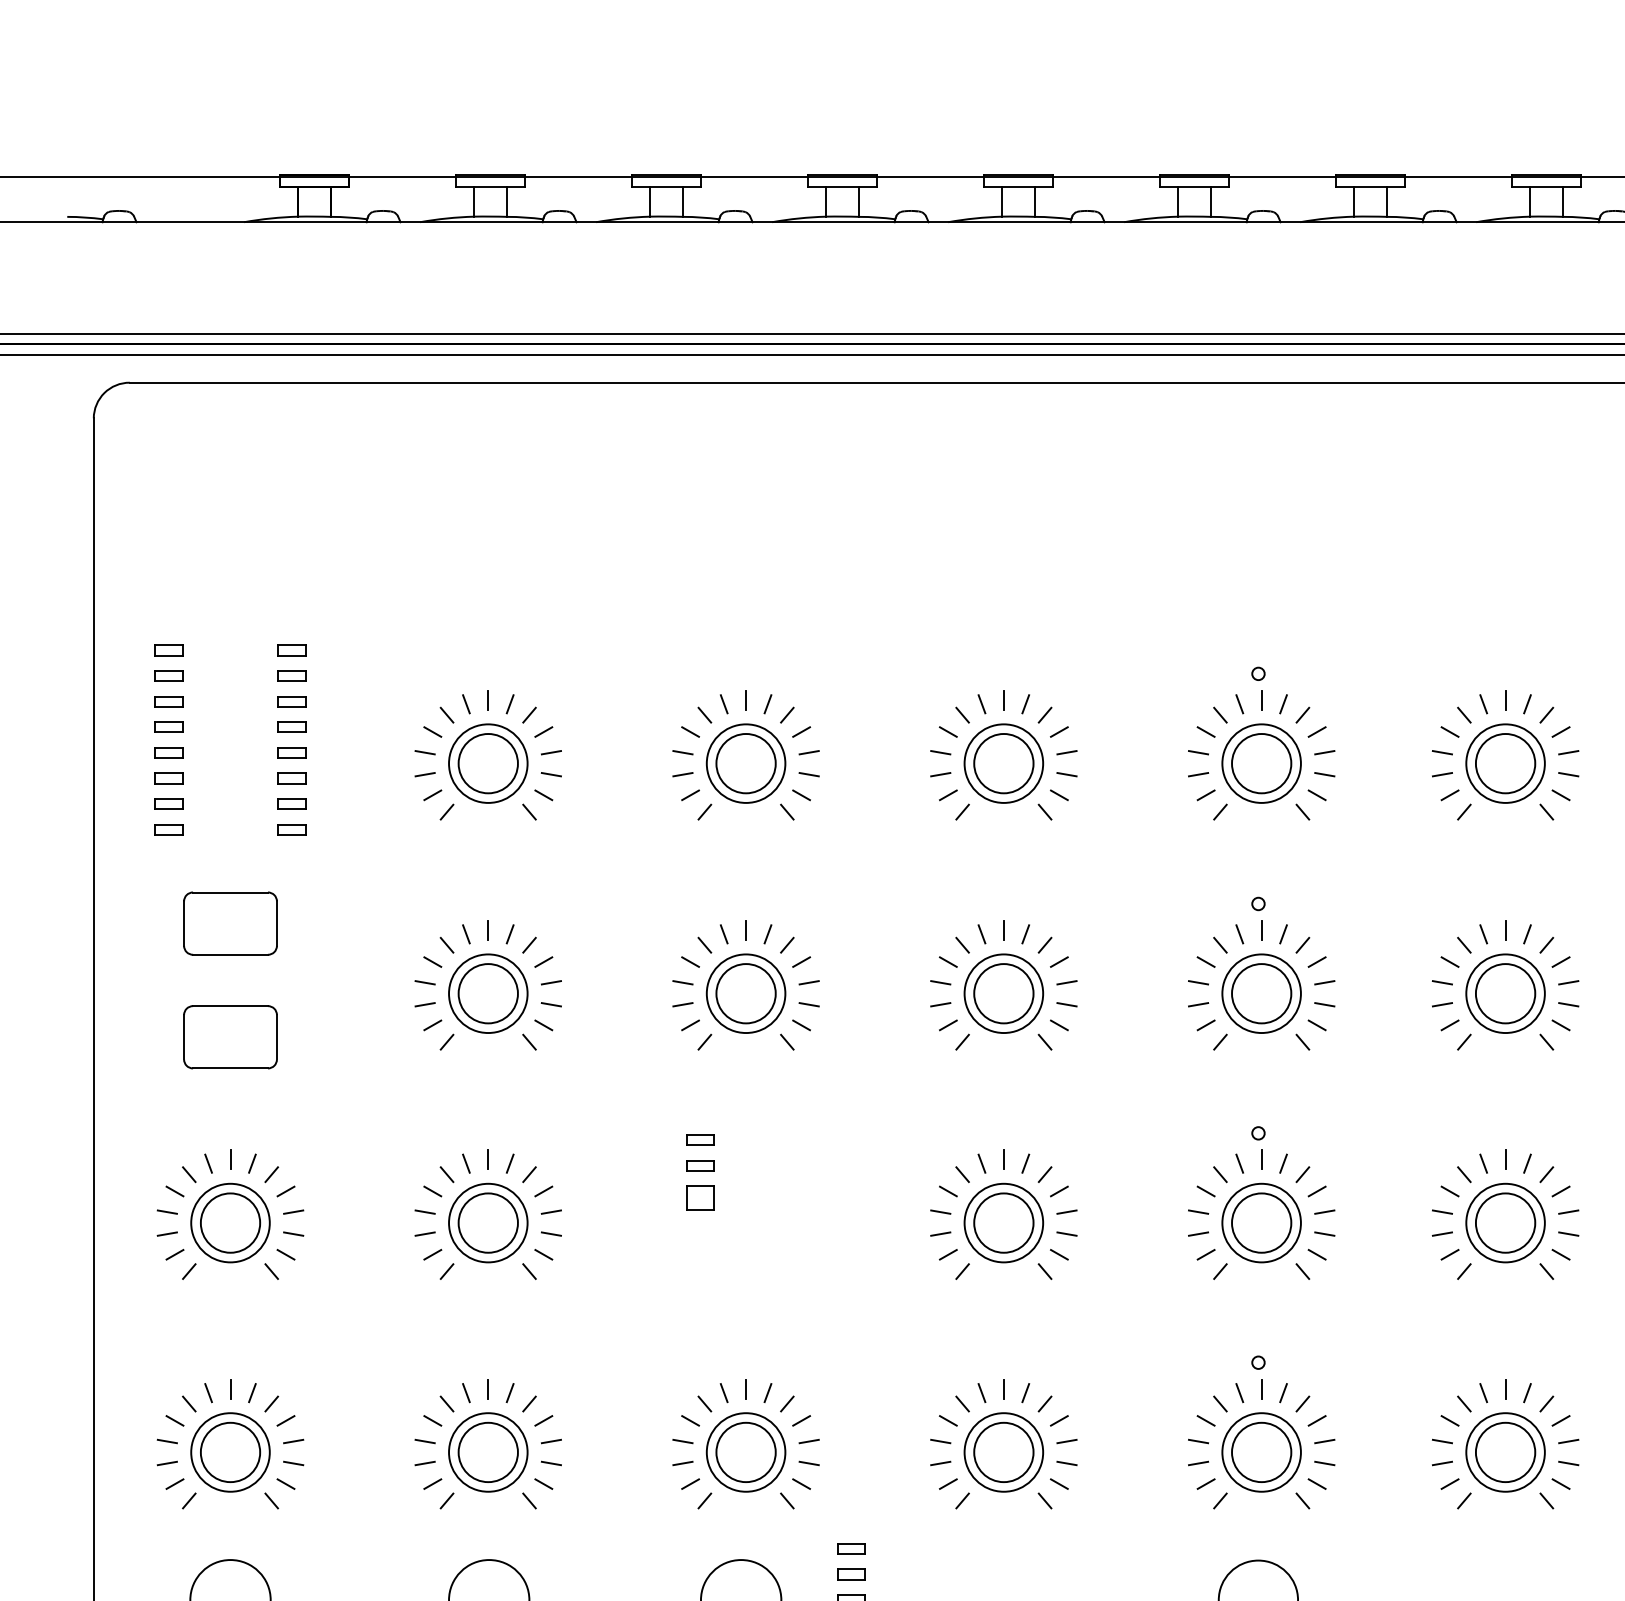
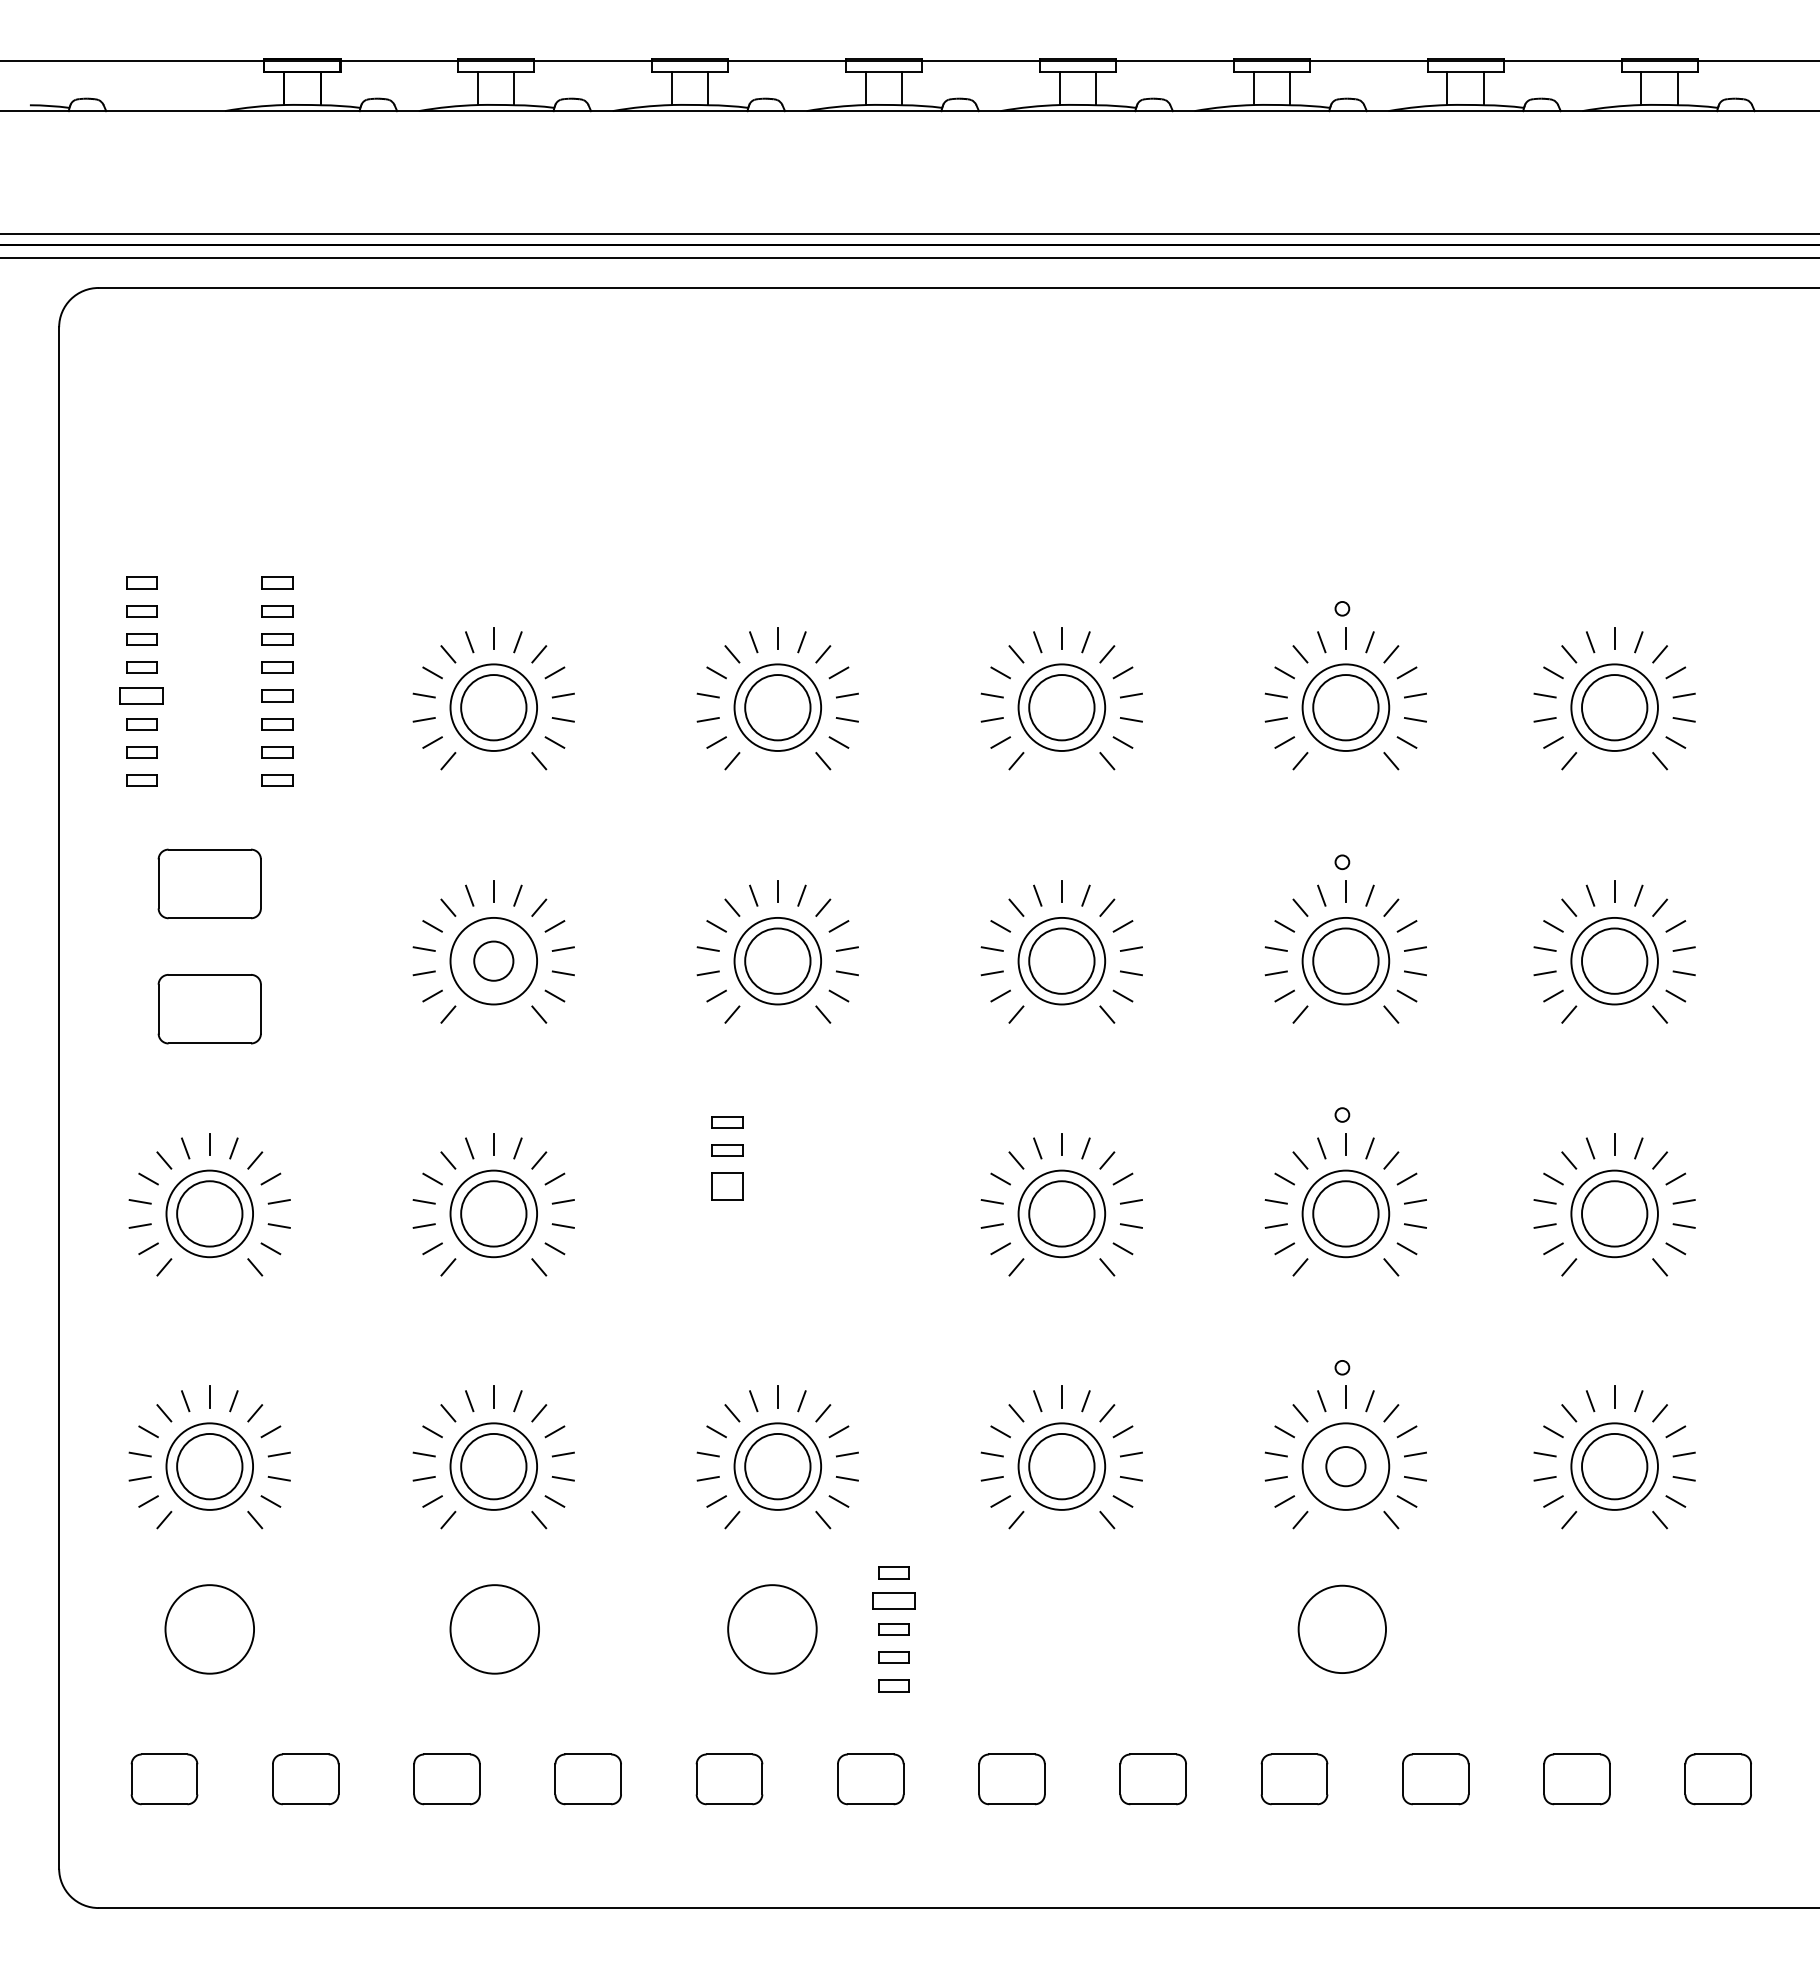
part: (168, 752) -> (141, 695), size x1.4
circle: (488, 993) -> (493, 960), size x0.6
circle: (1261, 1452) -> (1345, 1466), size x0.6
part: (851, 1574) -> (893, 1601), size x1.4

